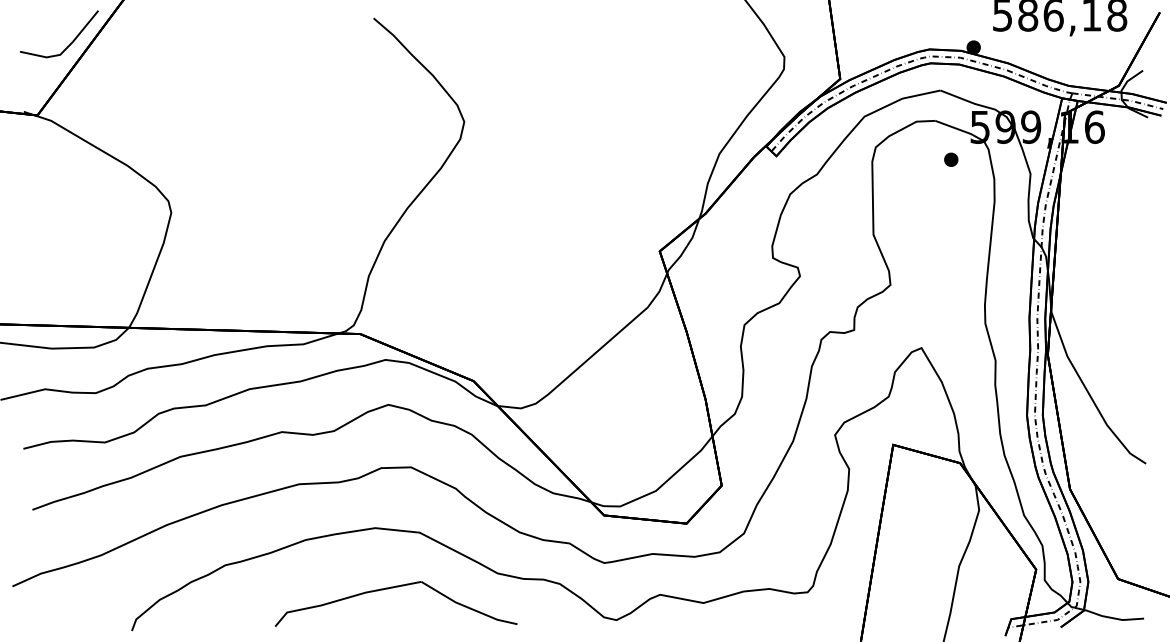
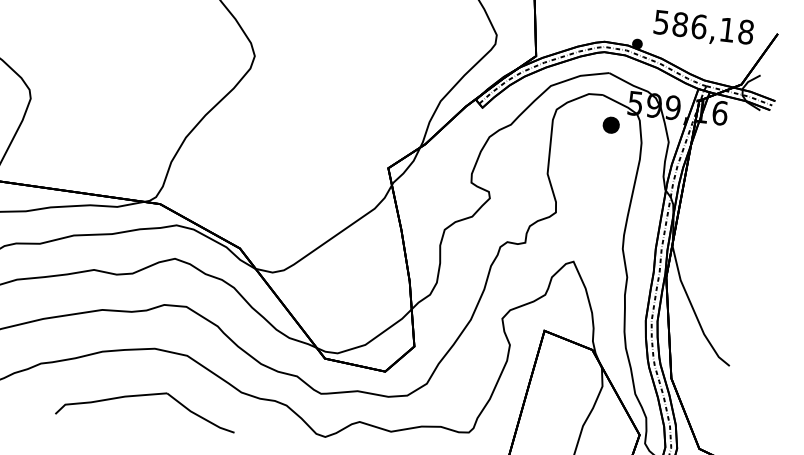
part: (951, 159) -> (611, 124), size x1.6
part: (393, 588) -> (145, 395), moved

